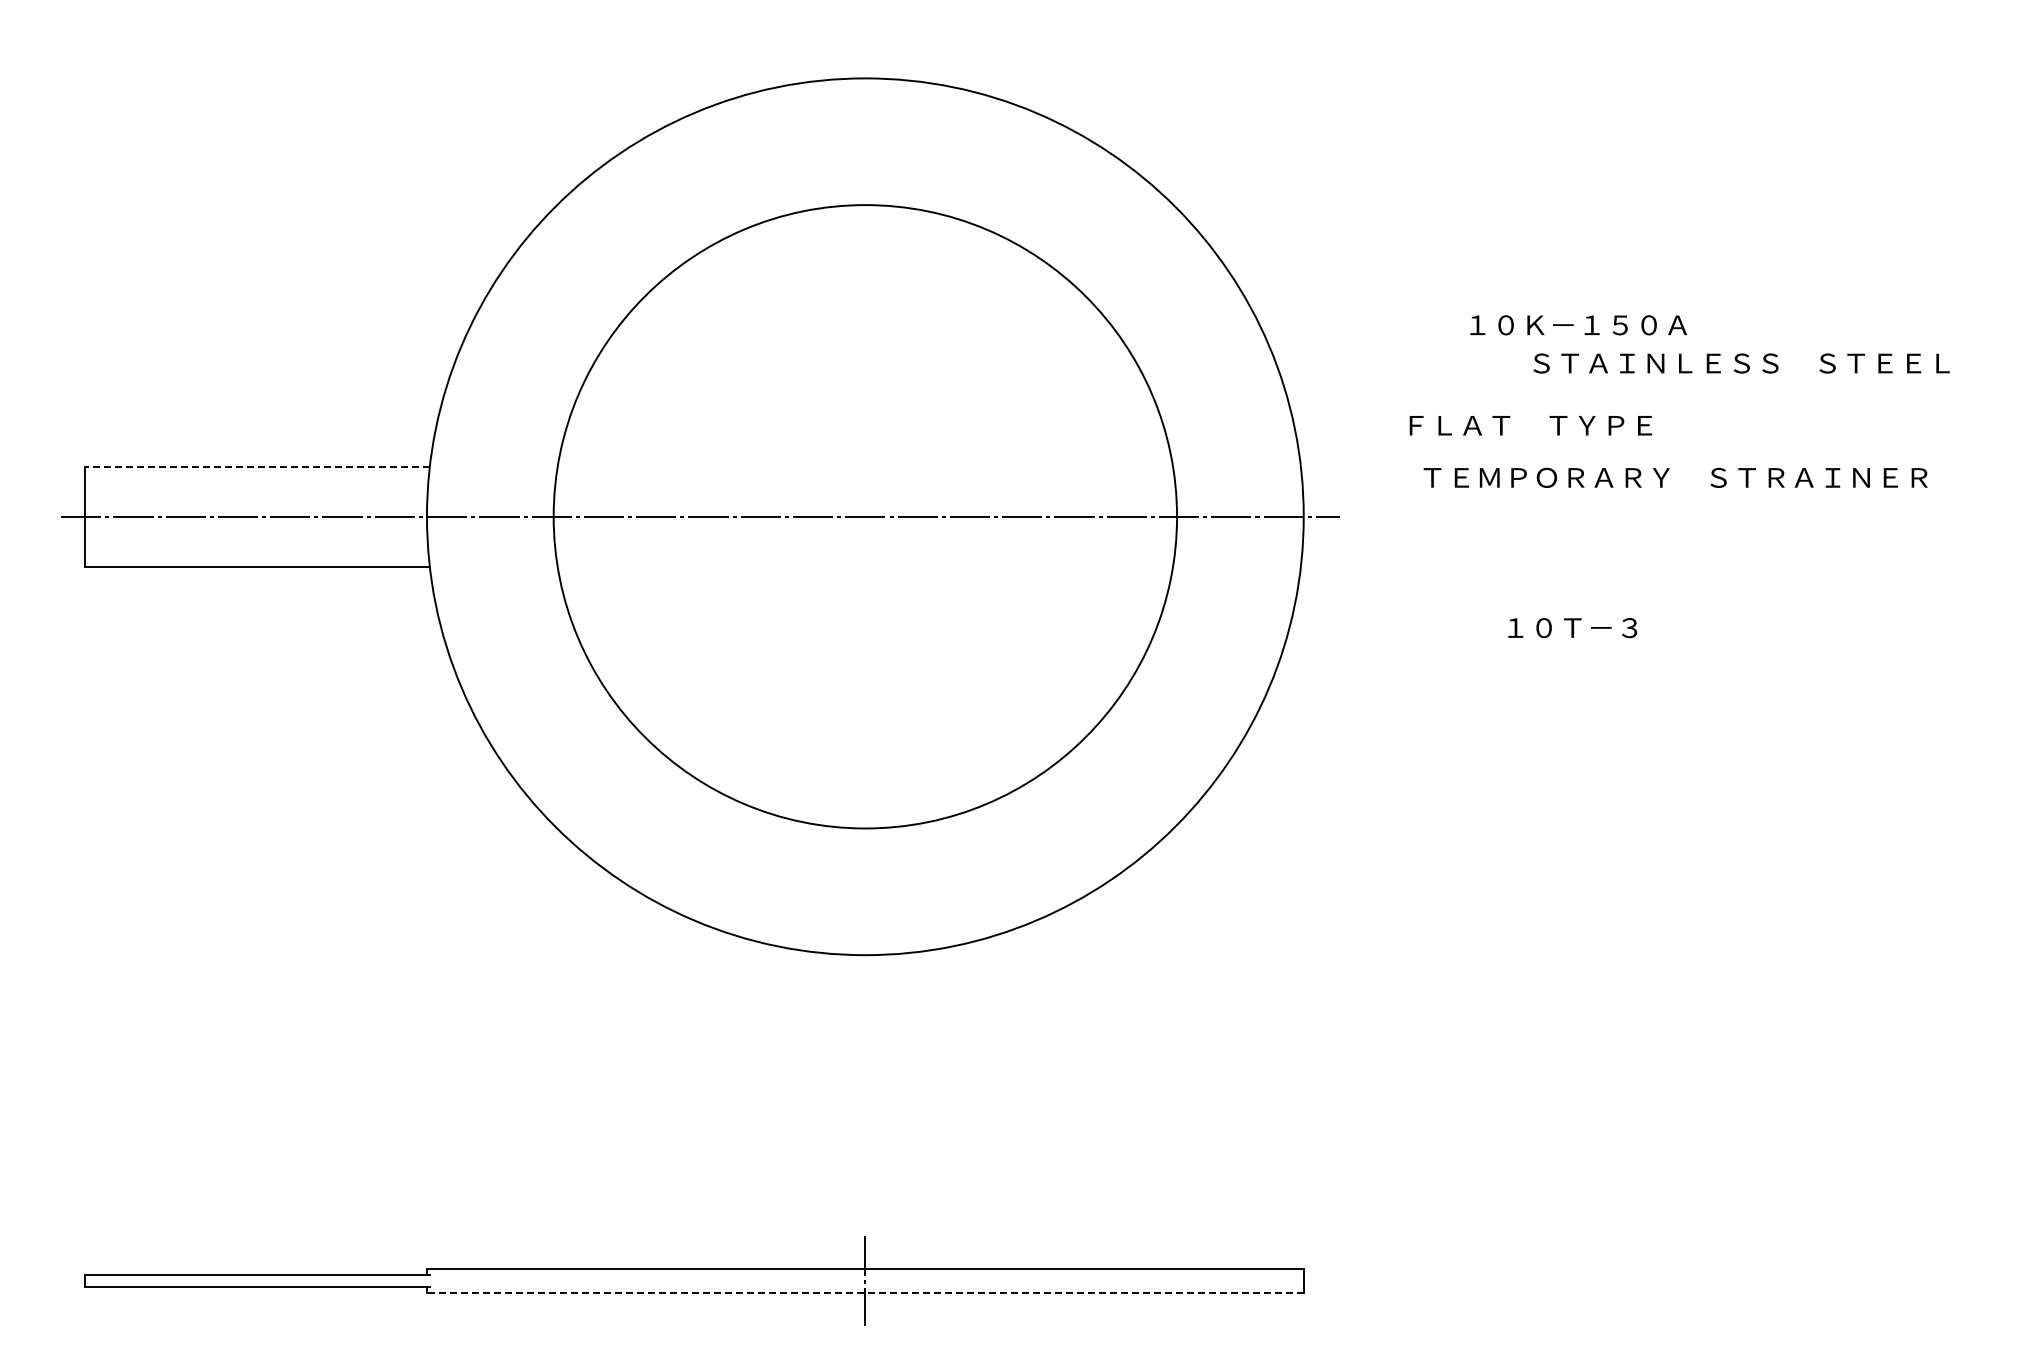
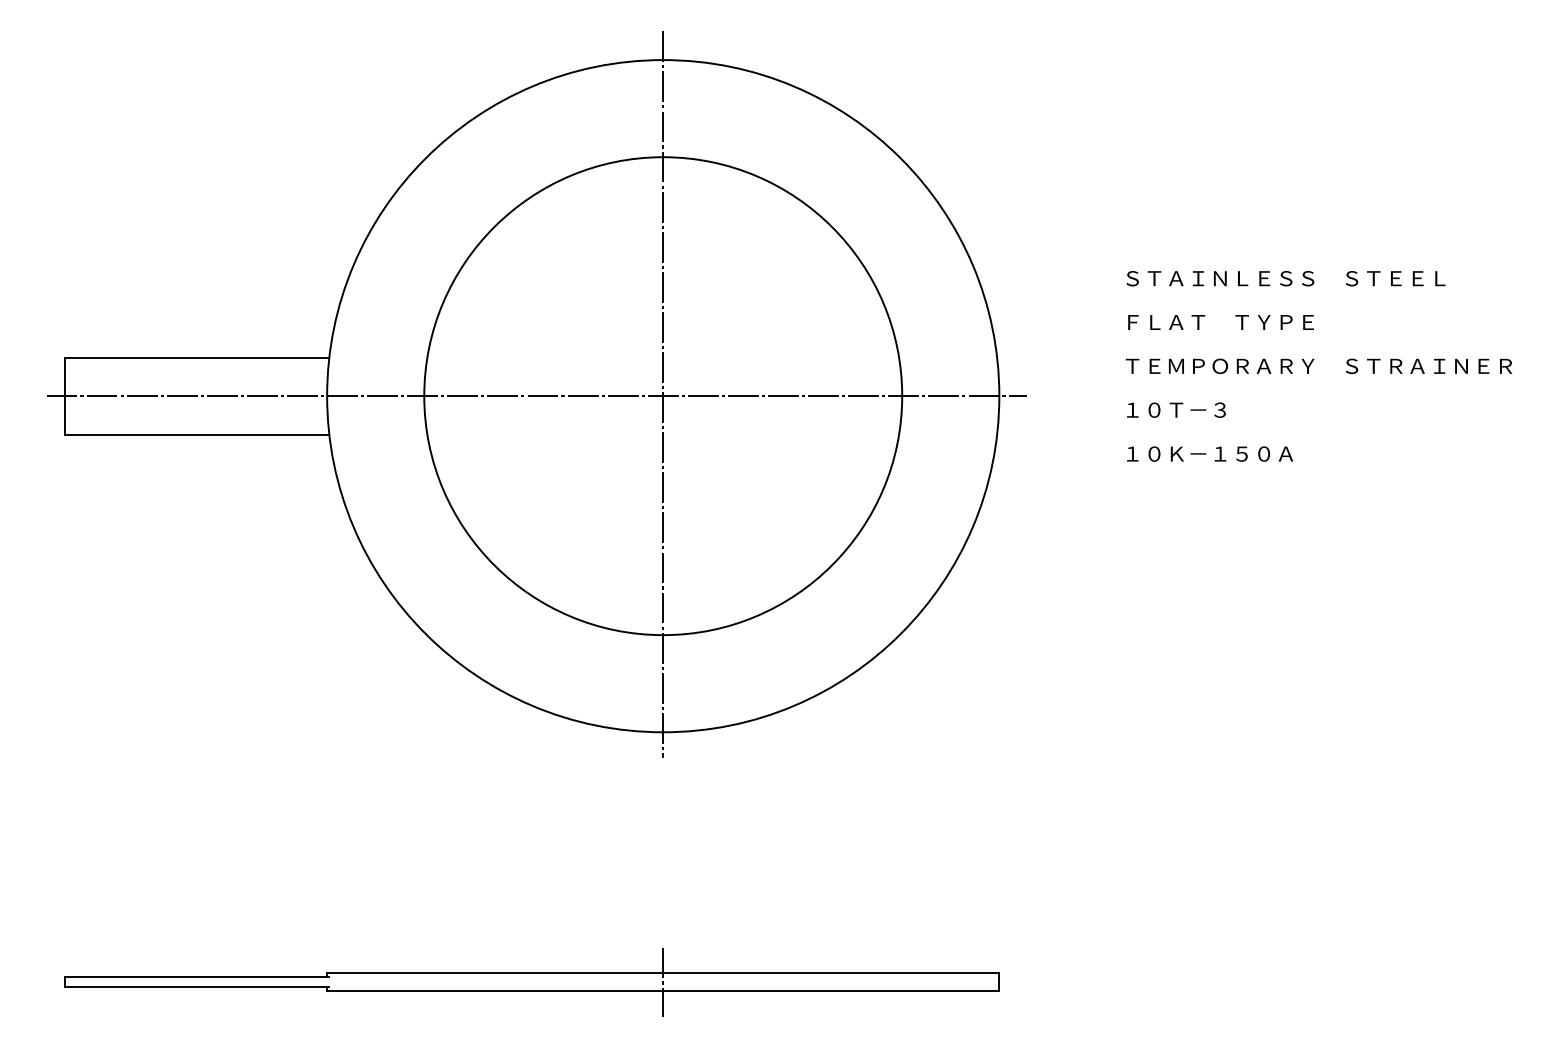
text: (1578, 325) -> (1210, 454), moved
text: (1741, 363) -> (1285, 278), moved
text: (1530, 425) -> (1220, 322), moved
line: (257, 466) -> (197, 357), dashed -> solid
text: (1675, 477) -> (1318, 366), moved
line: (865, 514) -> (663, 394), added
text: (1572, 628) -> (1176, 410), moved
line: (864, 1293) -> (662, 991), dashed -> solid

